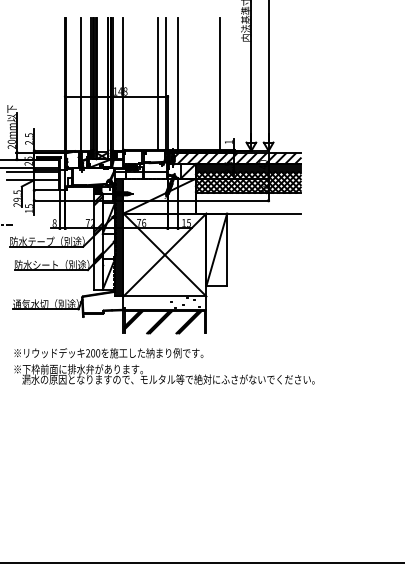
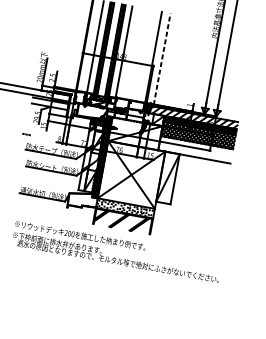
line: (158, 84) -> (148, 56), removed
line: (178, 84) -> (162, 59), solid -> dashed
line: (220, 85) -> (191, 65), removed

